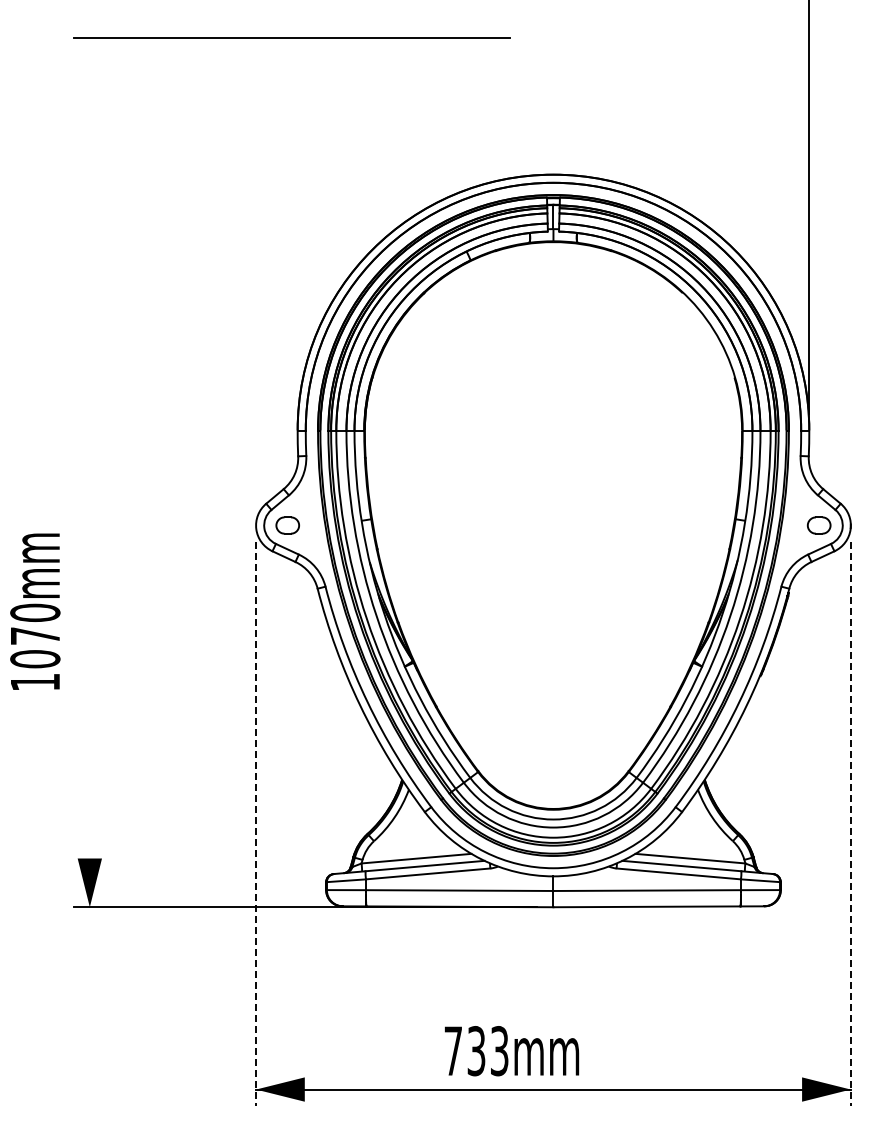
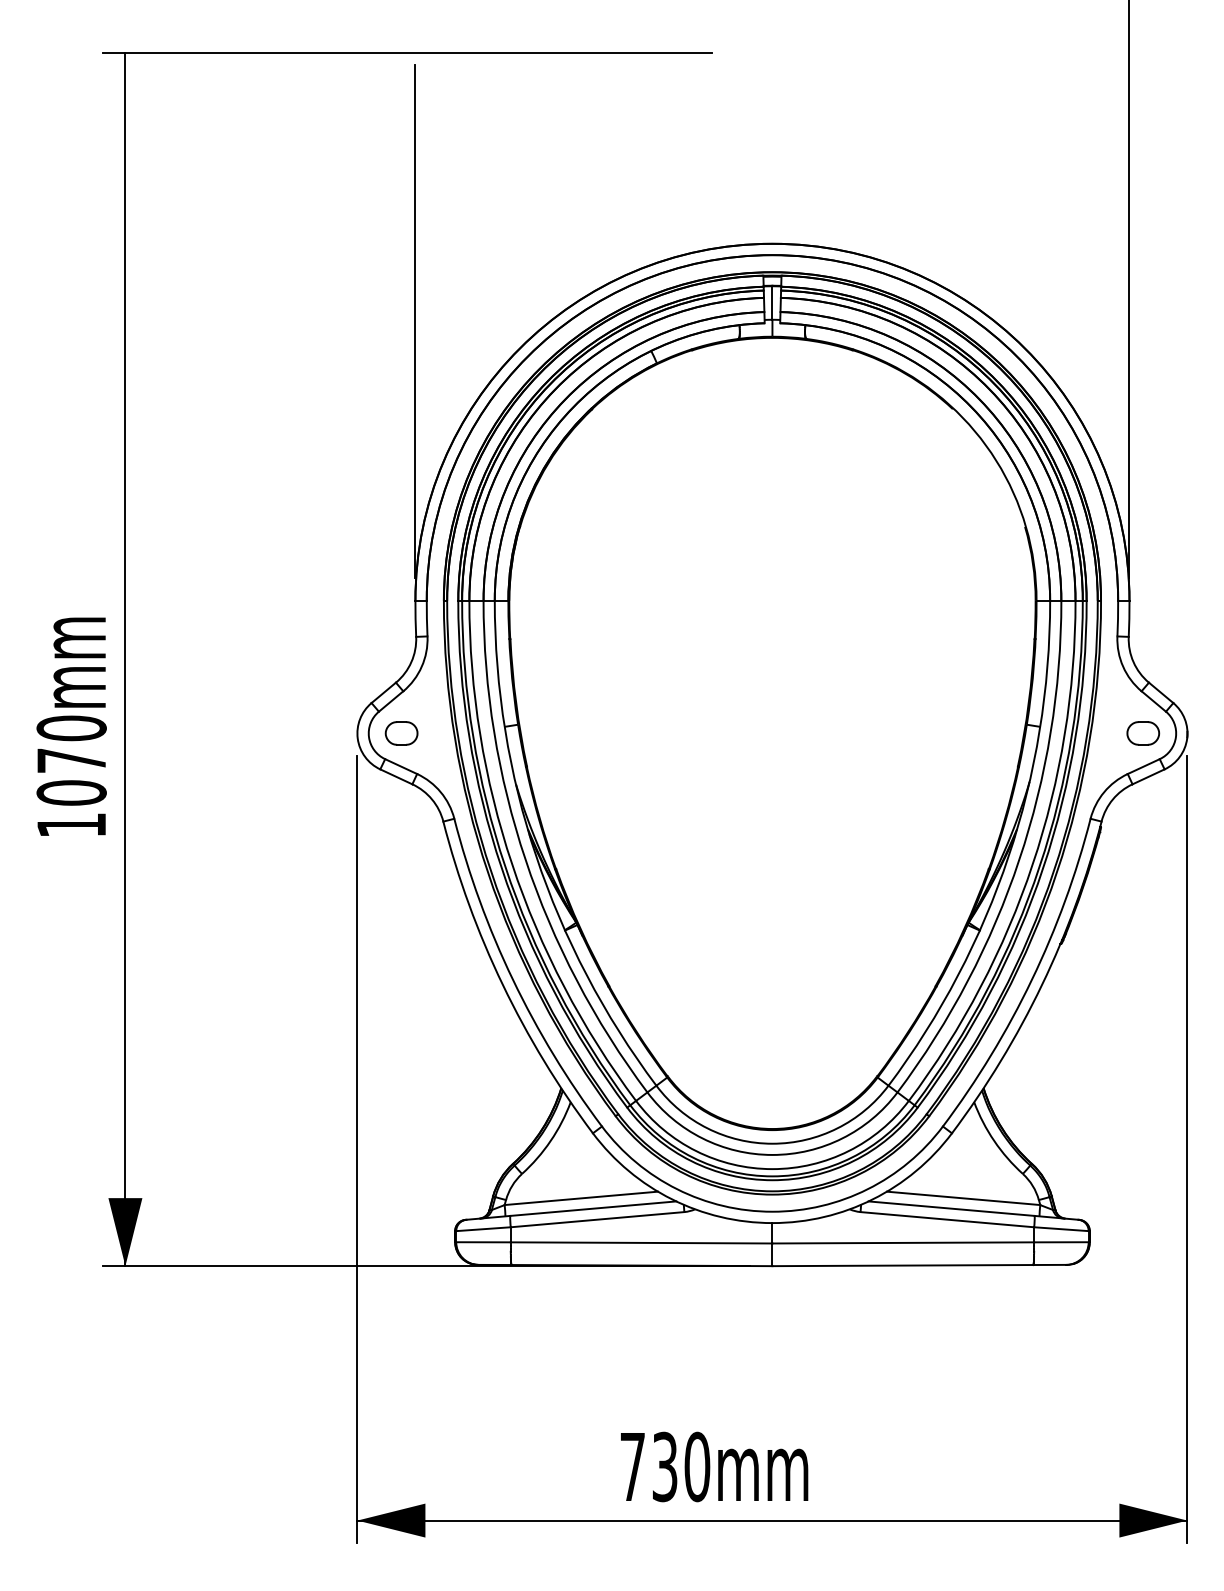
line: (297, 230) -> (415, 321), added
line: (89, 472) -> (124, 659), added
text: (35, 611) -> (71, 726), moved
line: (256, 824) -> (358, 1150), dashed -> solid
line: (850, 824) -> (1186, 1150), dashed -> solid
text: (499, 1051) -> (697, 1467), 733mm -> 730mm

